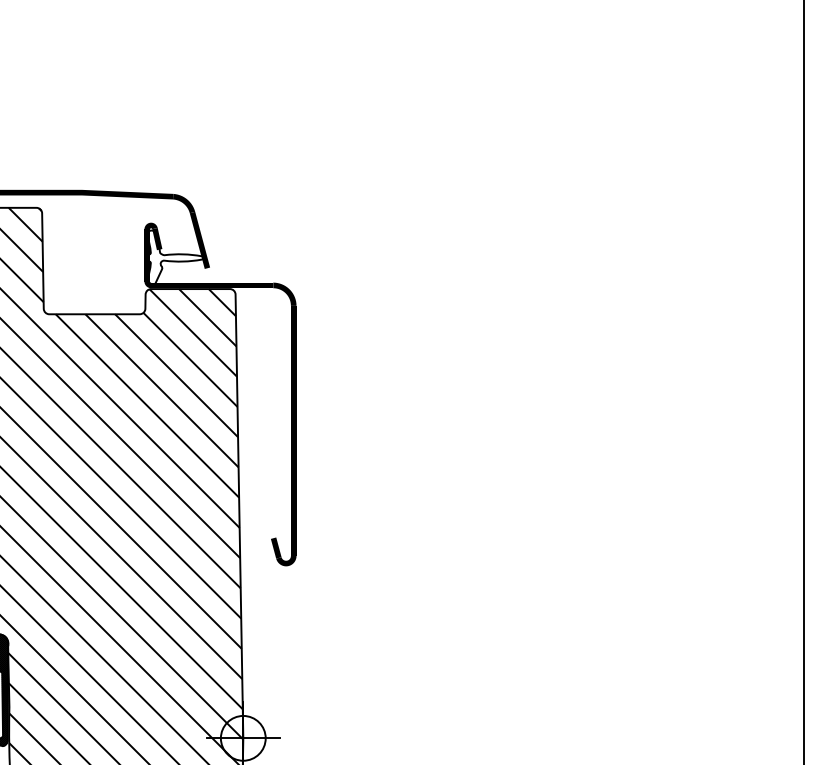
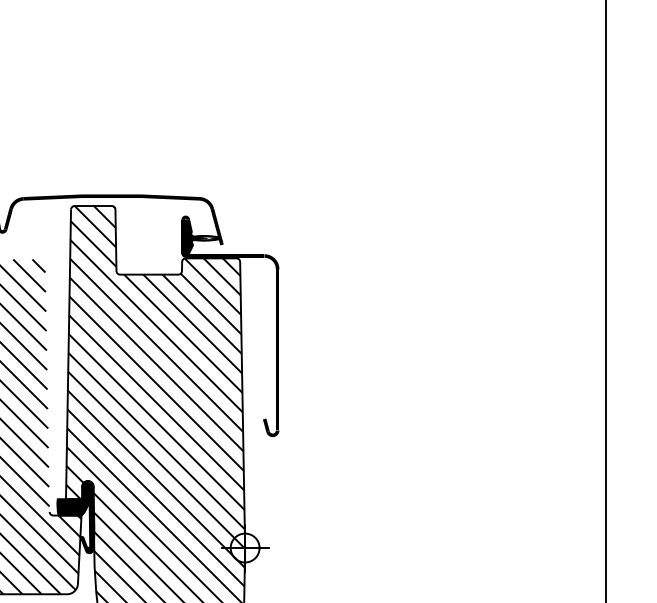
hatch: (175, 258) -> (201, 238), added

